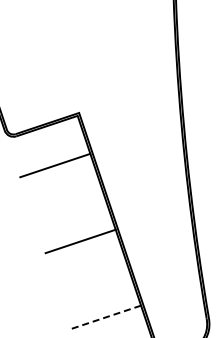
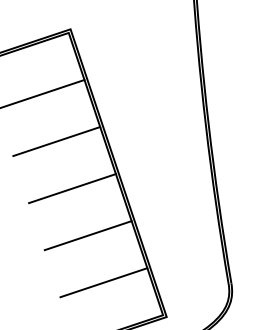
line: (67, 203) -> (56, 141), added
line: (93, 279) -> (88, 235), added
line: (106, 317) -> (104, 282), dashed -> solid

